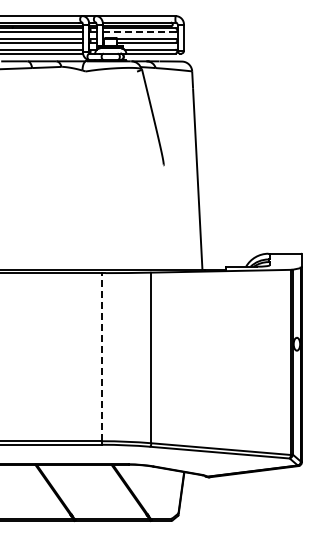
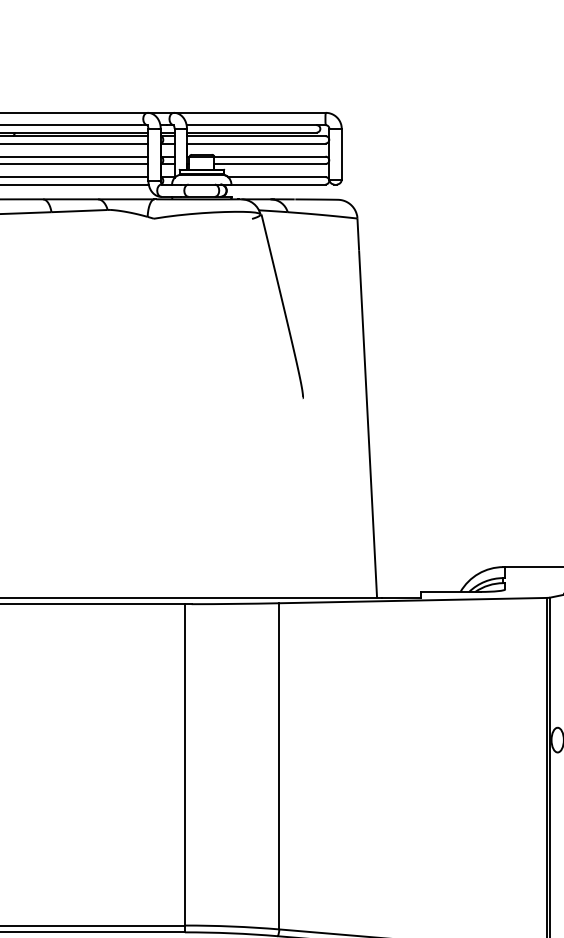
line: (139, 32) -> (256, 144), dashed -> solid
line: (101, 356) -> (184, 763), dashed -> solid

